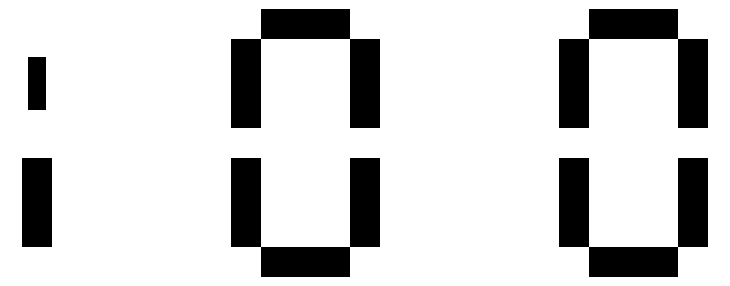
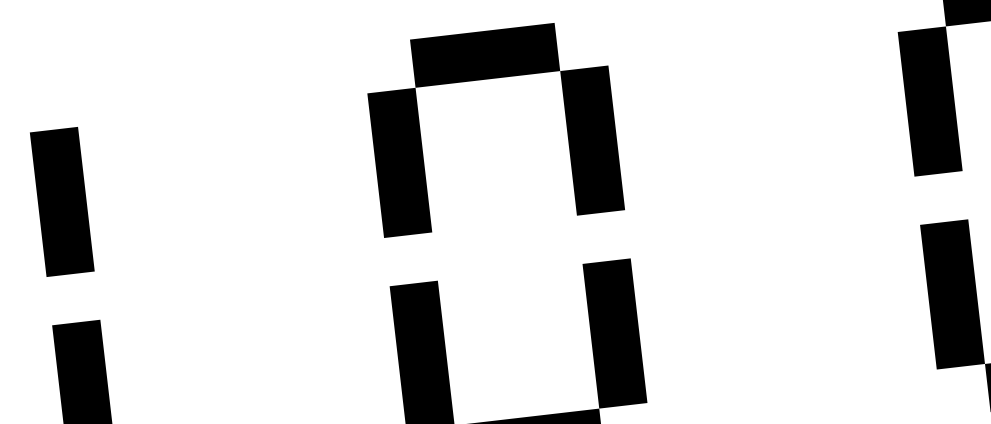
part: (36, 83) -> (61, 202), size x1.67

